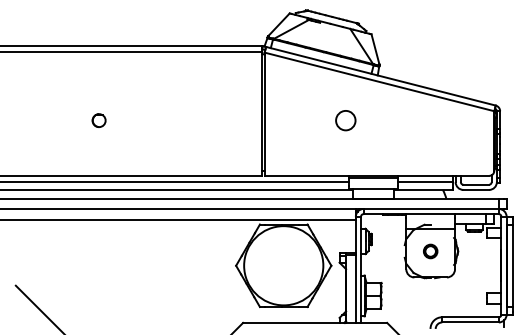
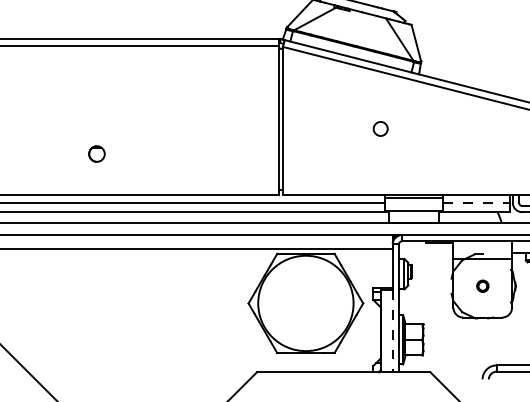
part: (98, 120) -> (96, 153), moved
circle: (345, 120) -> (380, 128), size x0.6
line: (425, 182) -> (476, 203), solid -> dashed
part: (430, 251) -> (482, 286), size x0.7
line: (355, 289) -> (392, 332), solid -> dashed

